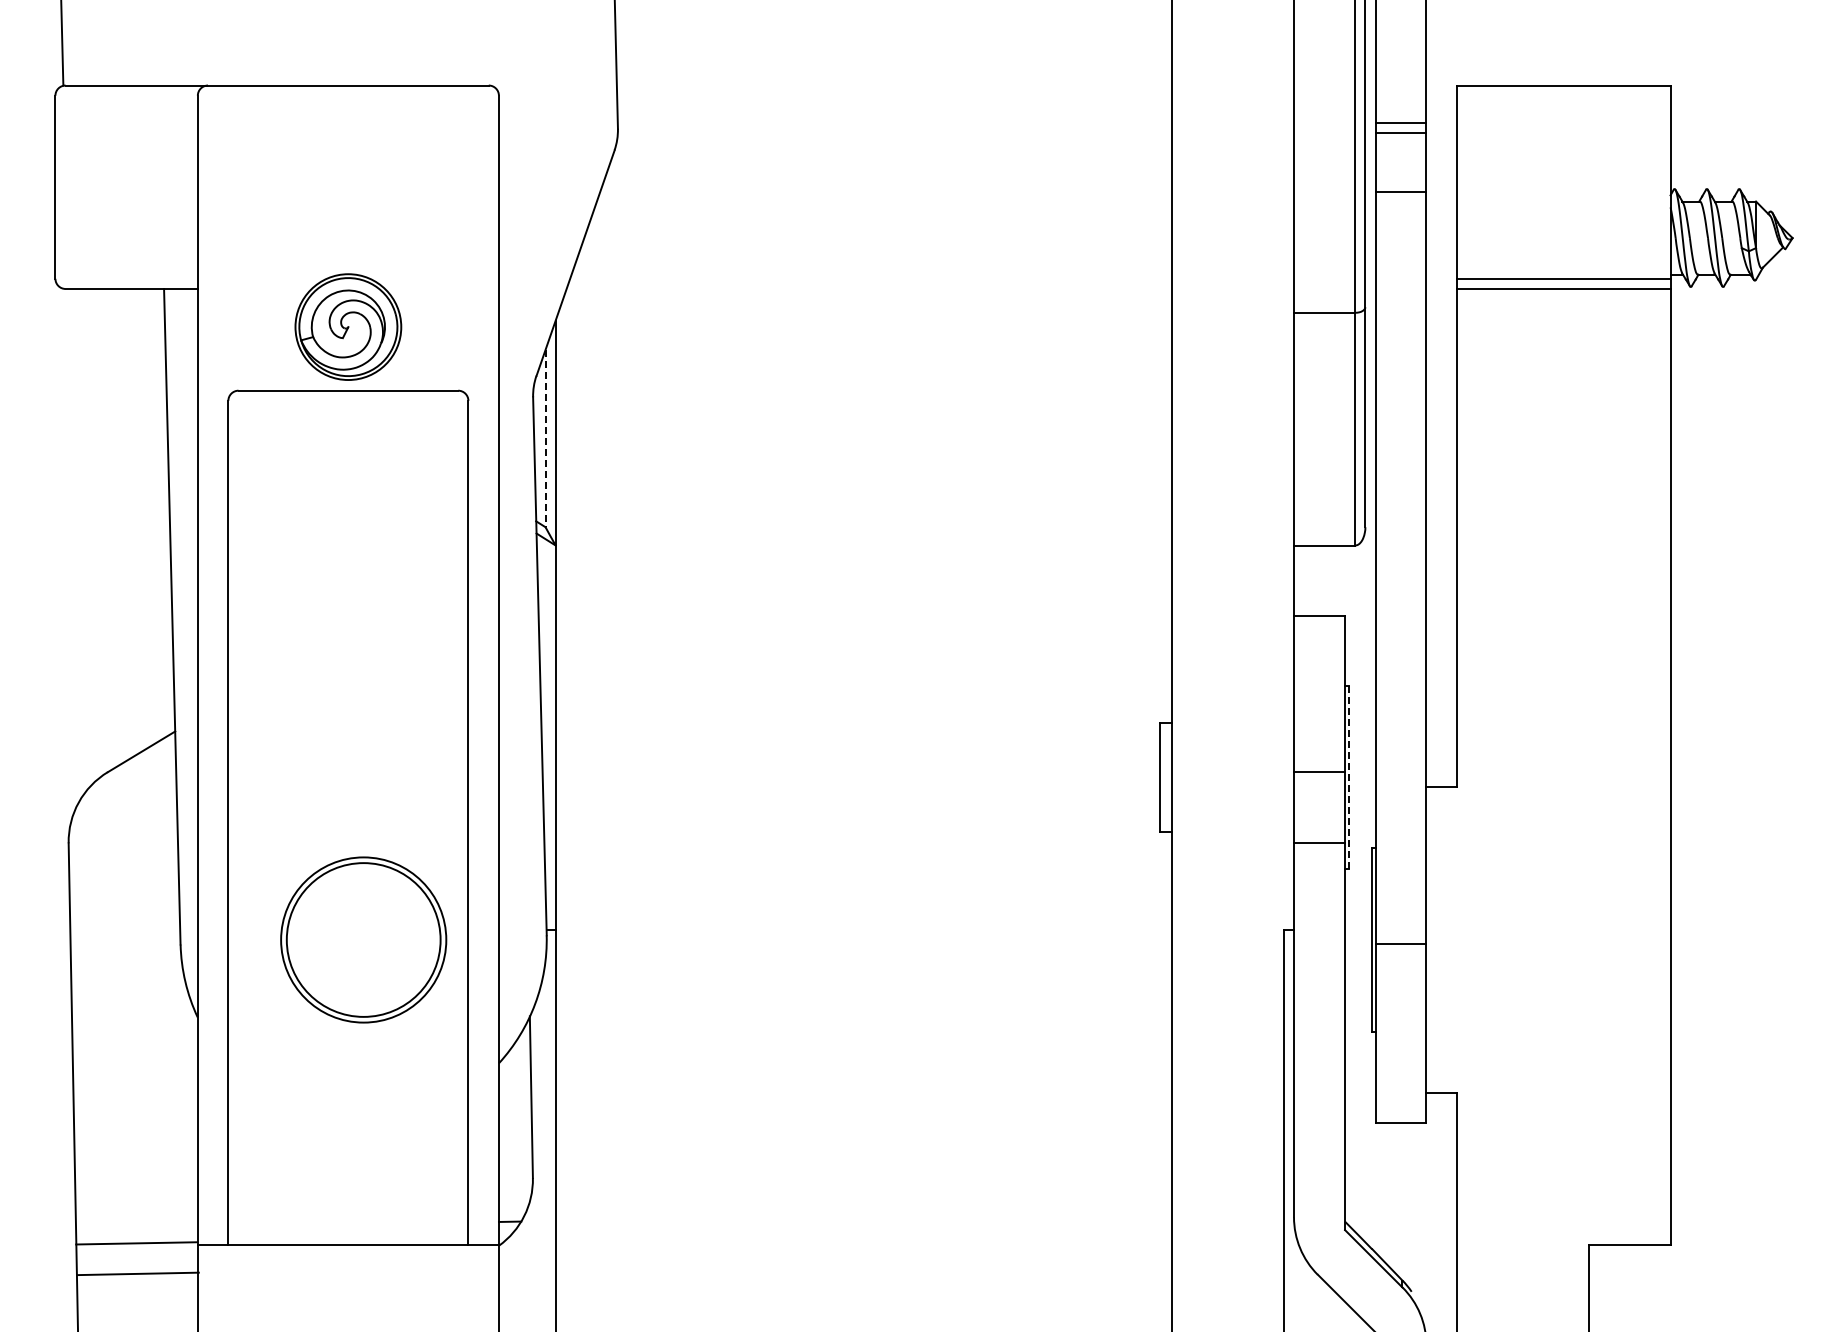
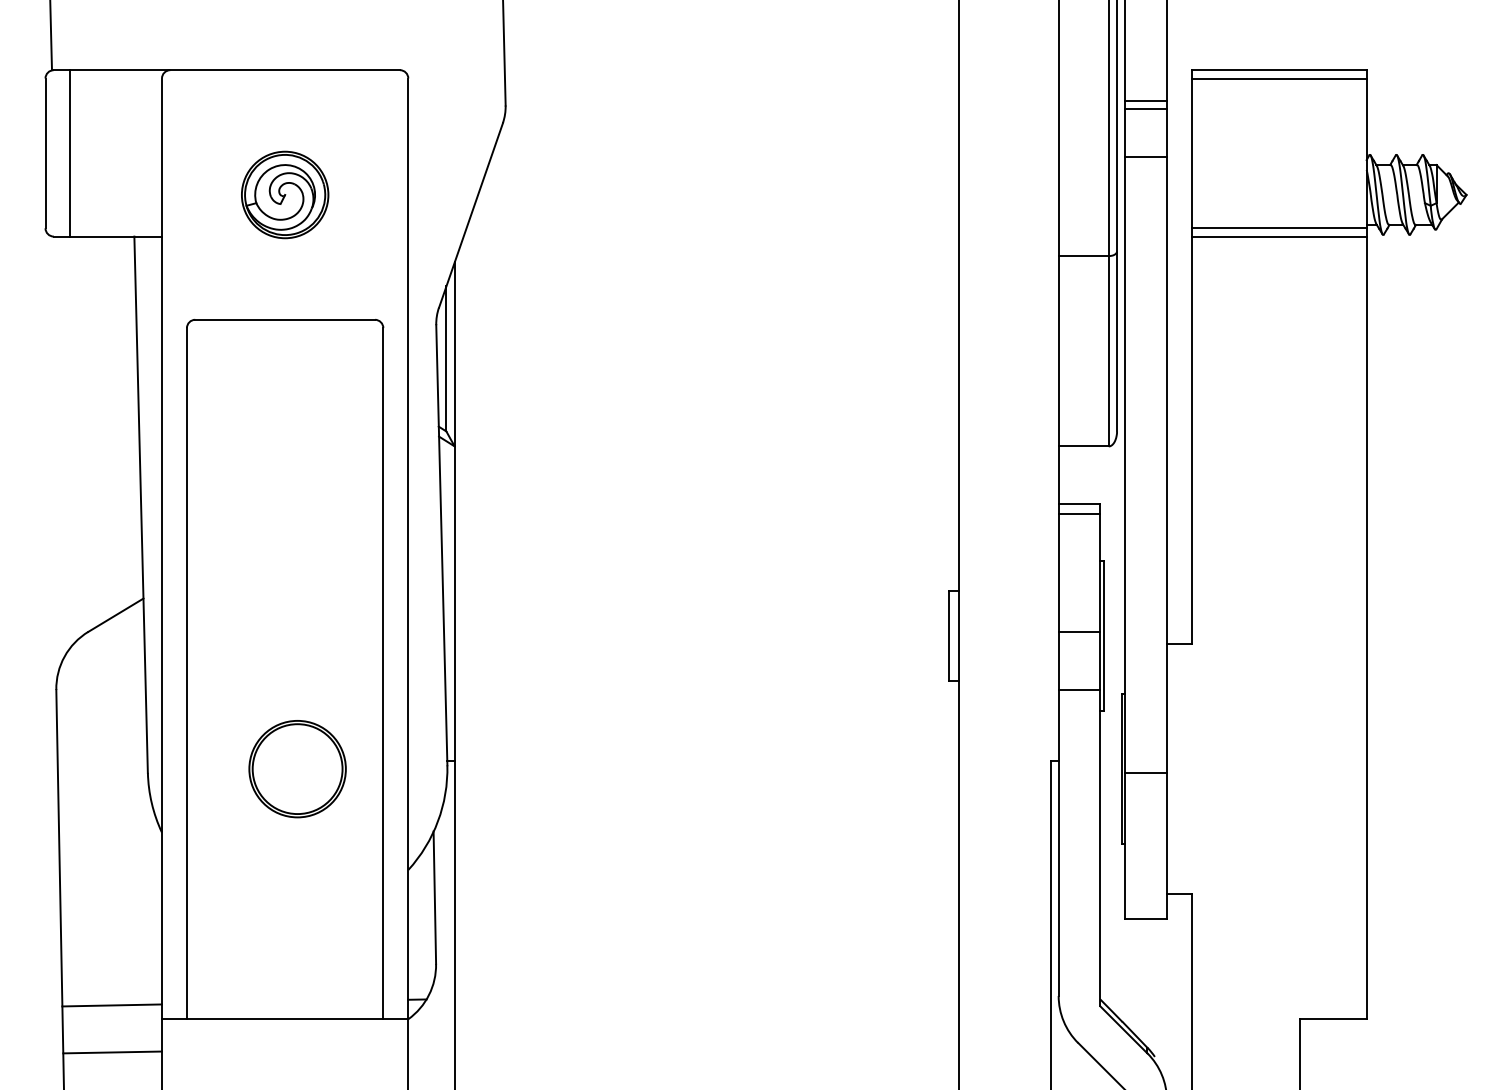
line: (1563, 95) -> (1279, 78), added
line: (85, 186) -> (70, 152), added
part: (348, 326) -> (285, 194), moved
line: (545, 438) -> (446, 358), dashed -> solid
line: (1319, 627) -> (1079, 513), added
line: (1349, 777) -> (1104, 636), dashed -> solid
part: (363, 939) -> (297, 768), size x0.71
line: (136, 1243) -> (112, 1052), moved
line: (137, 1273) -> (111, 1005), moved

